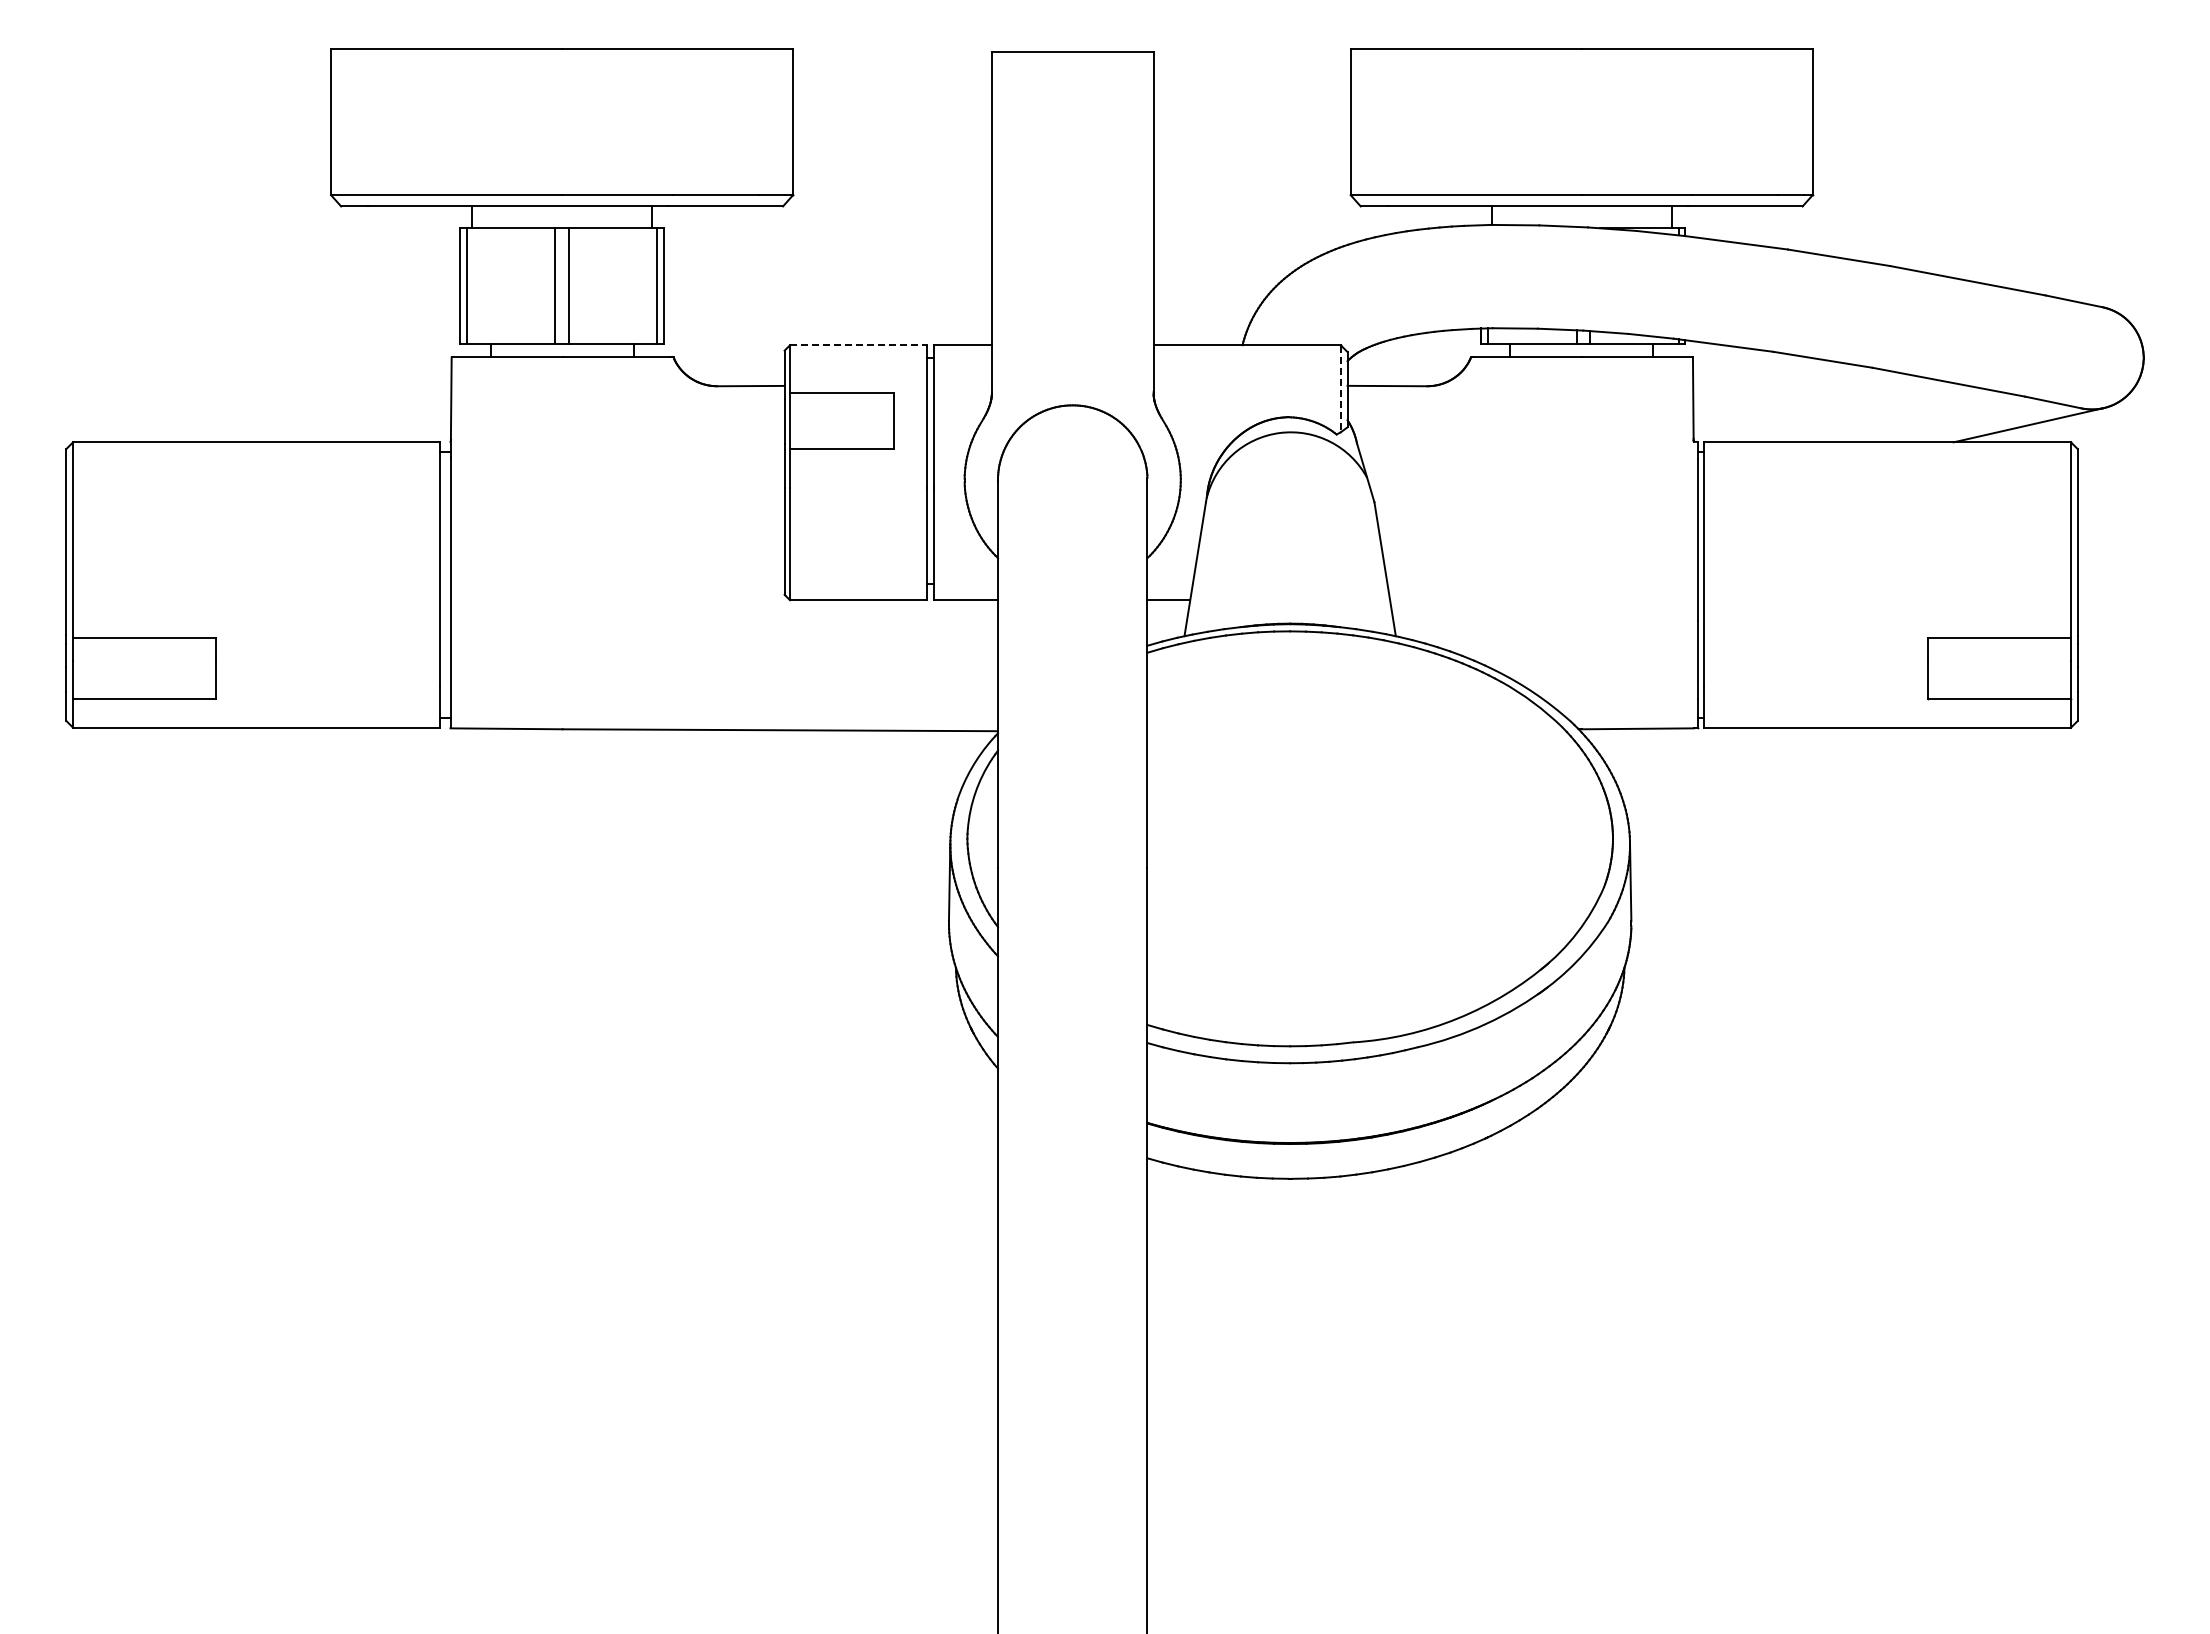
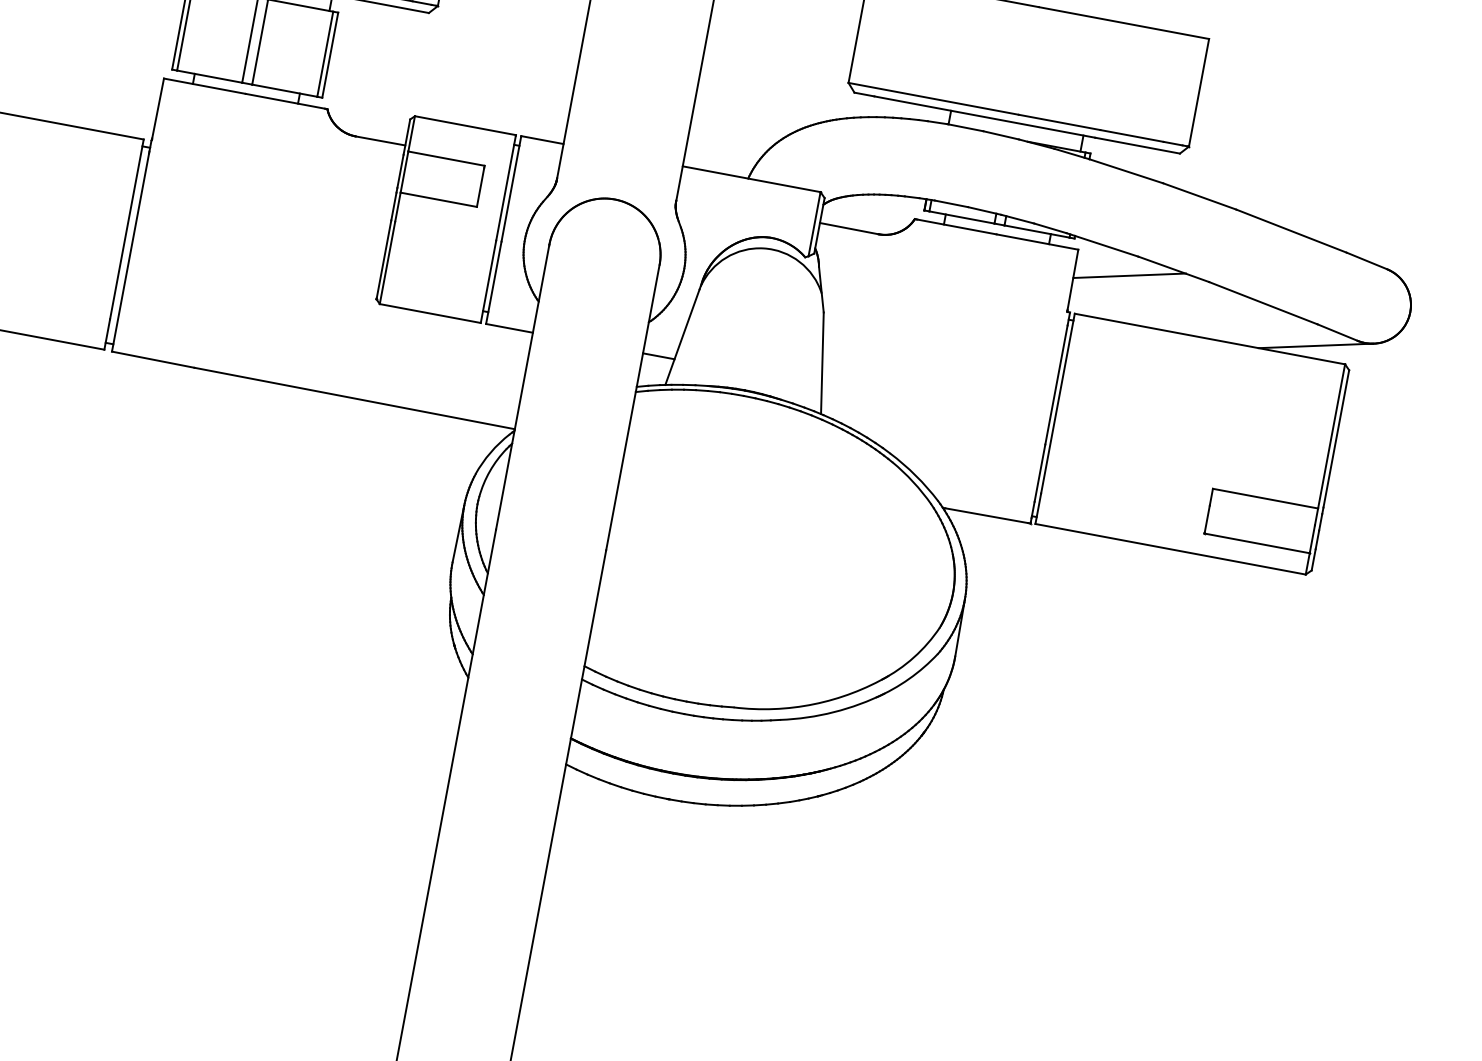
line: (858, 345) -> (465, 125), dashed -> solid
line: (1766, 378) -> (1129, 275), added
line: (1340, 389) -> (814, 224), dashed -> solid

